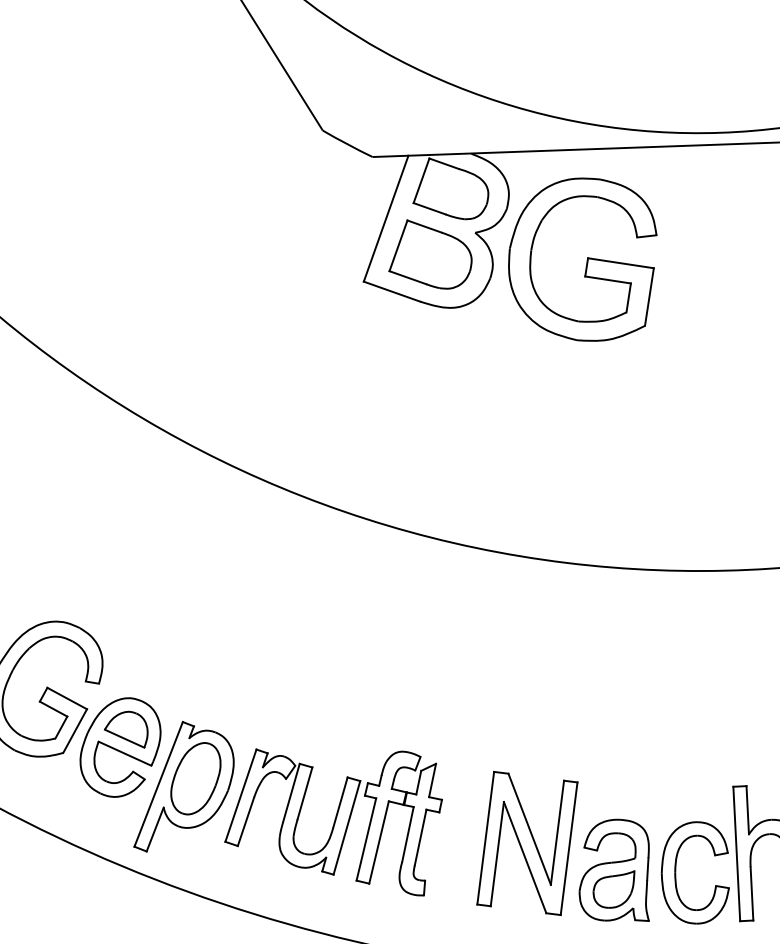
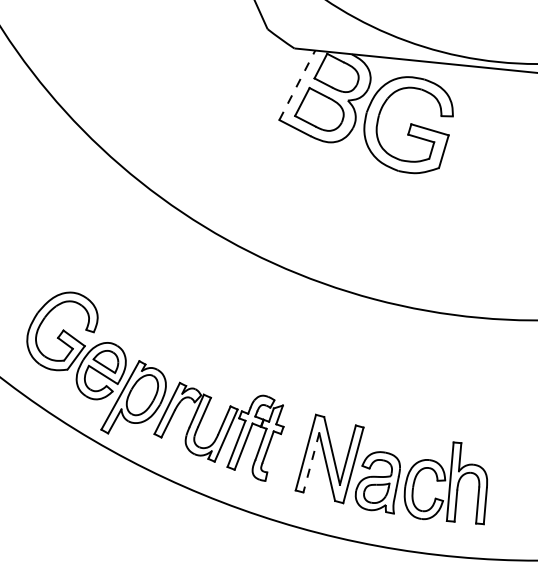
line: (386, 217) -> (297, 84), solid -> dashed
line: (497, 853) -> (311, 462), solid -> dashed

